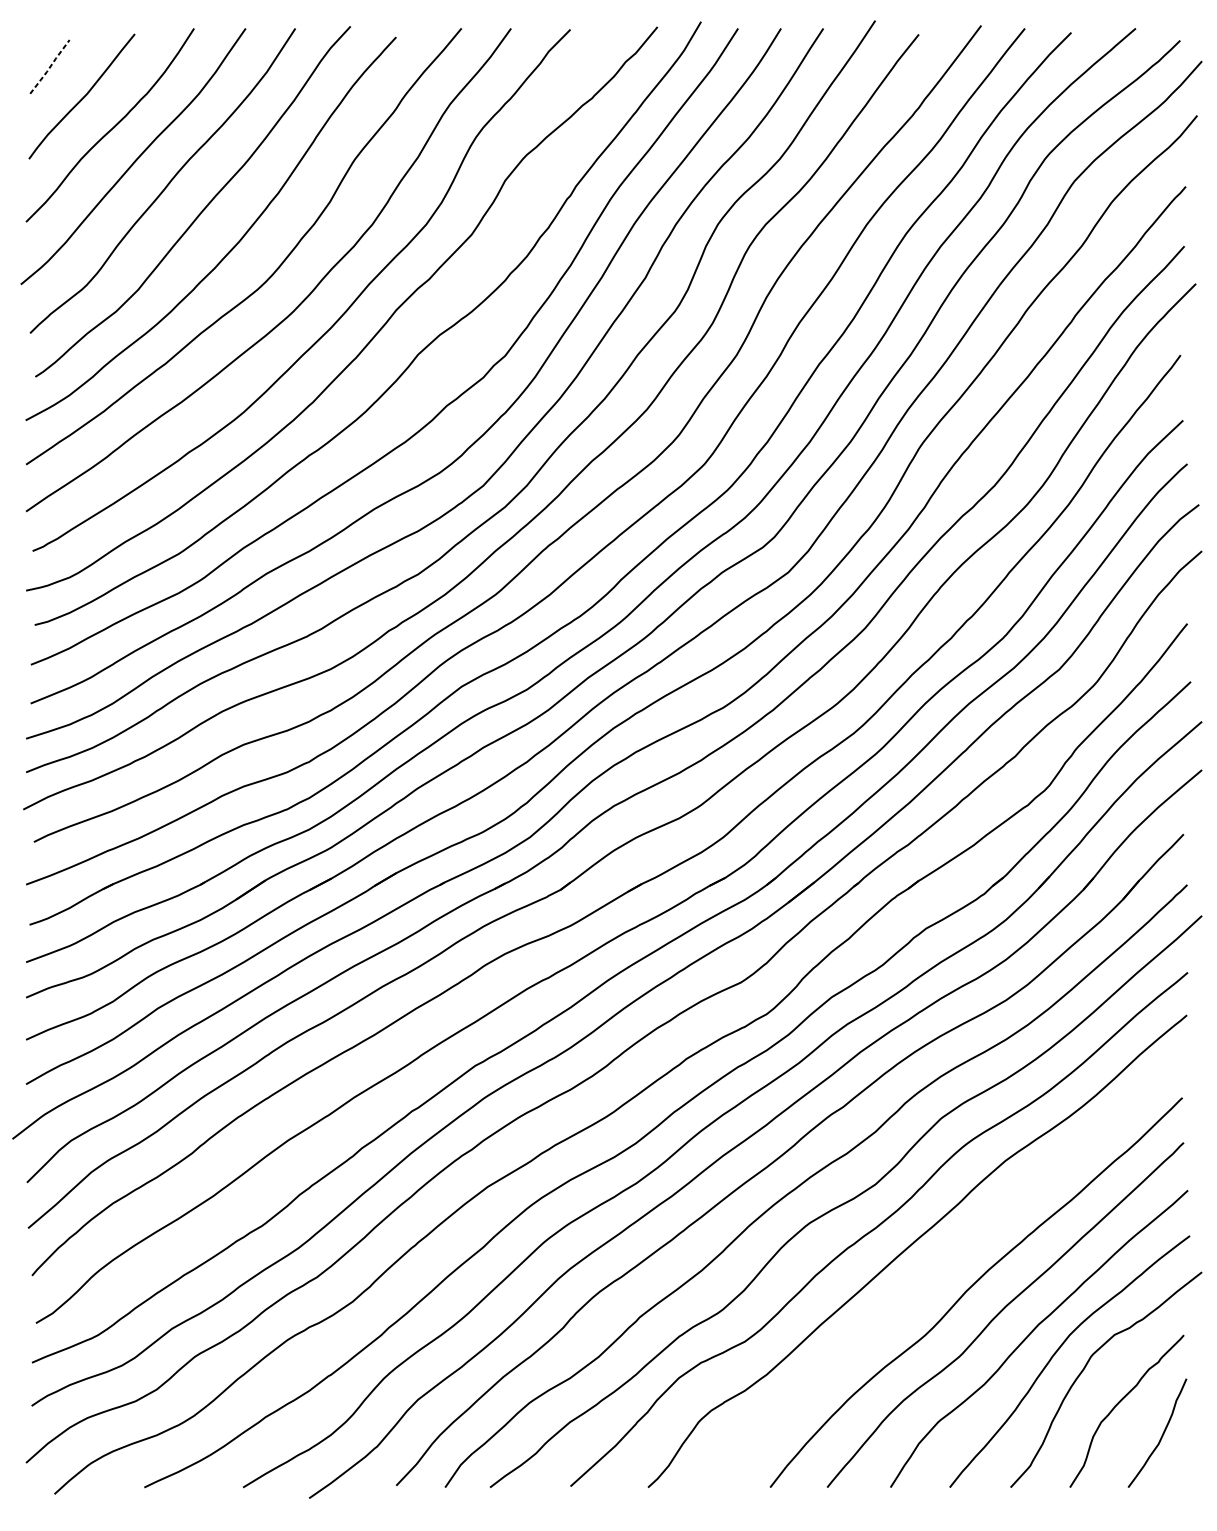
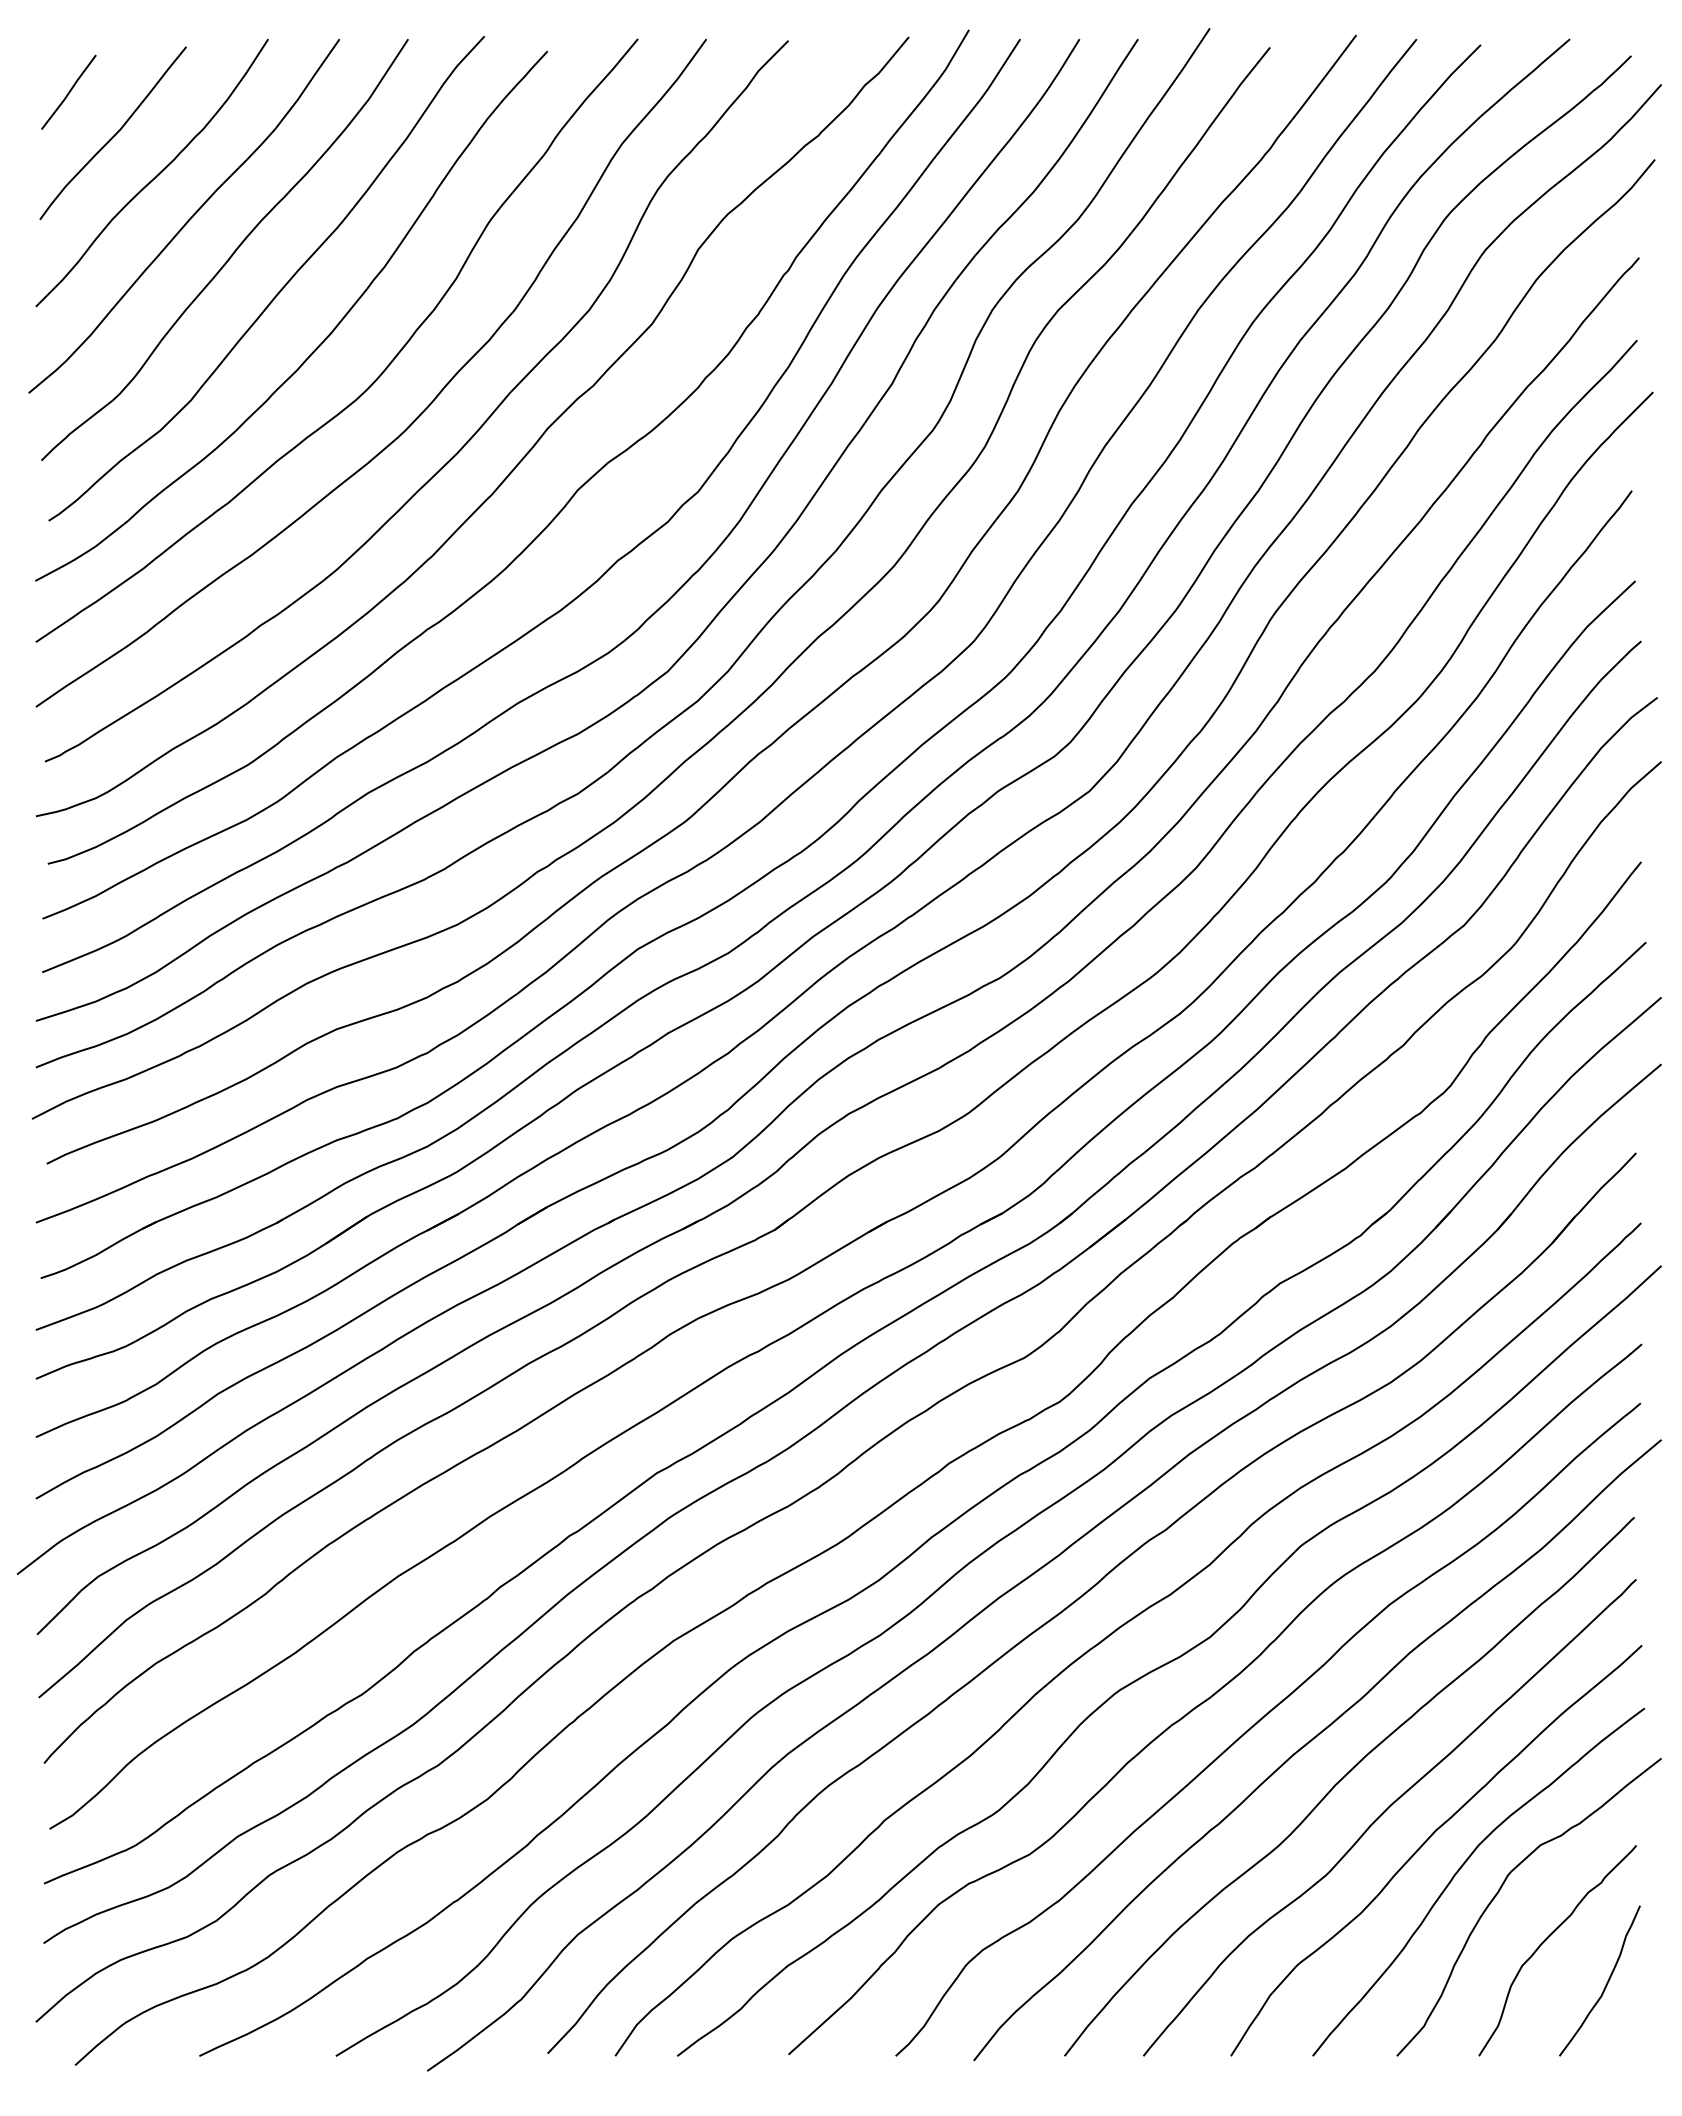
line: (50, 67) -> (69, 92), dashed -> solid
curve: (948, 1260) -> (1310, 1742), added

